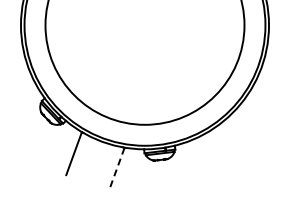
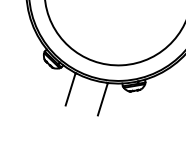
line: (116, 169) -> (102, 99), dashed -> solid

